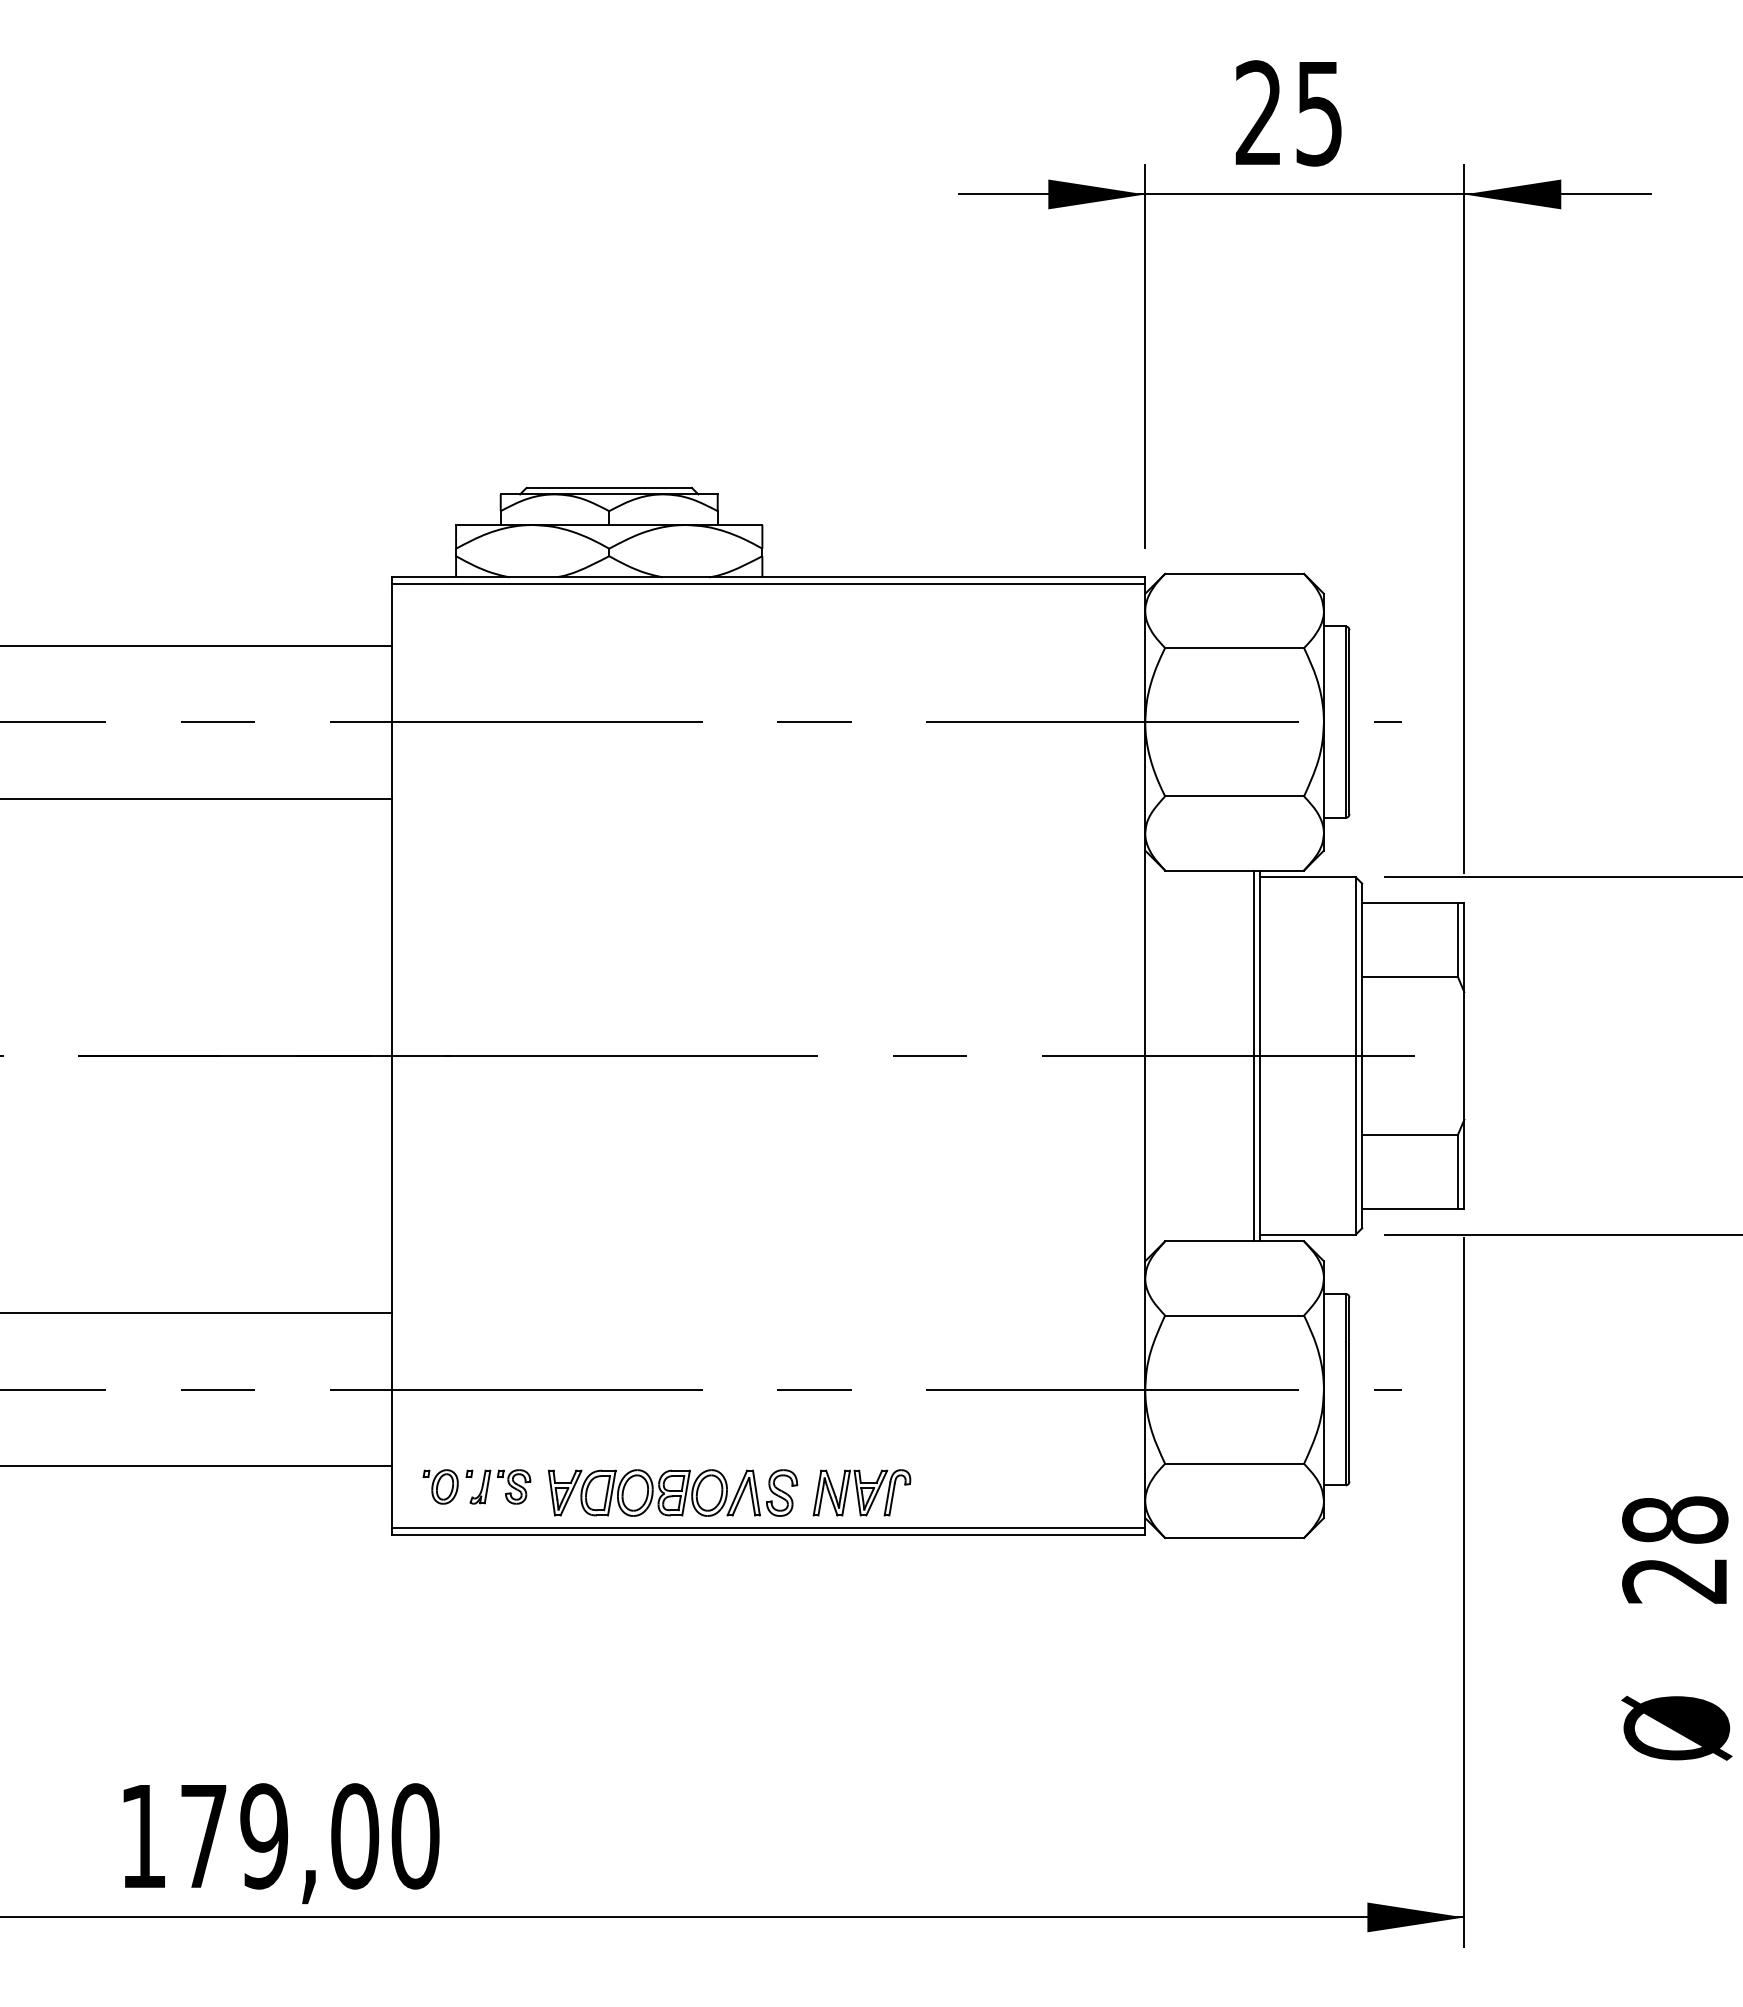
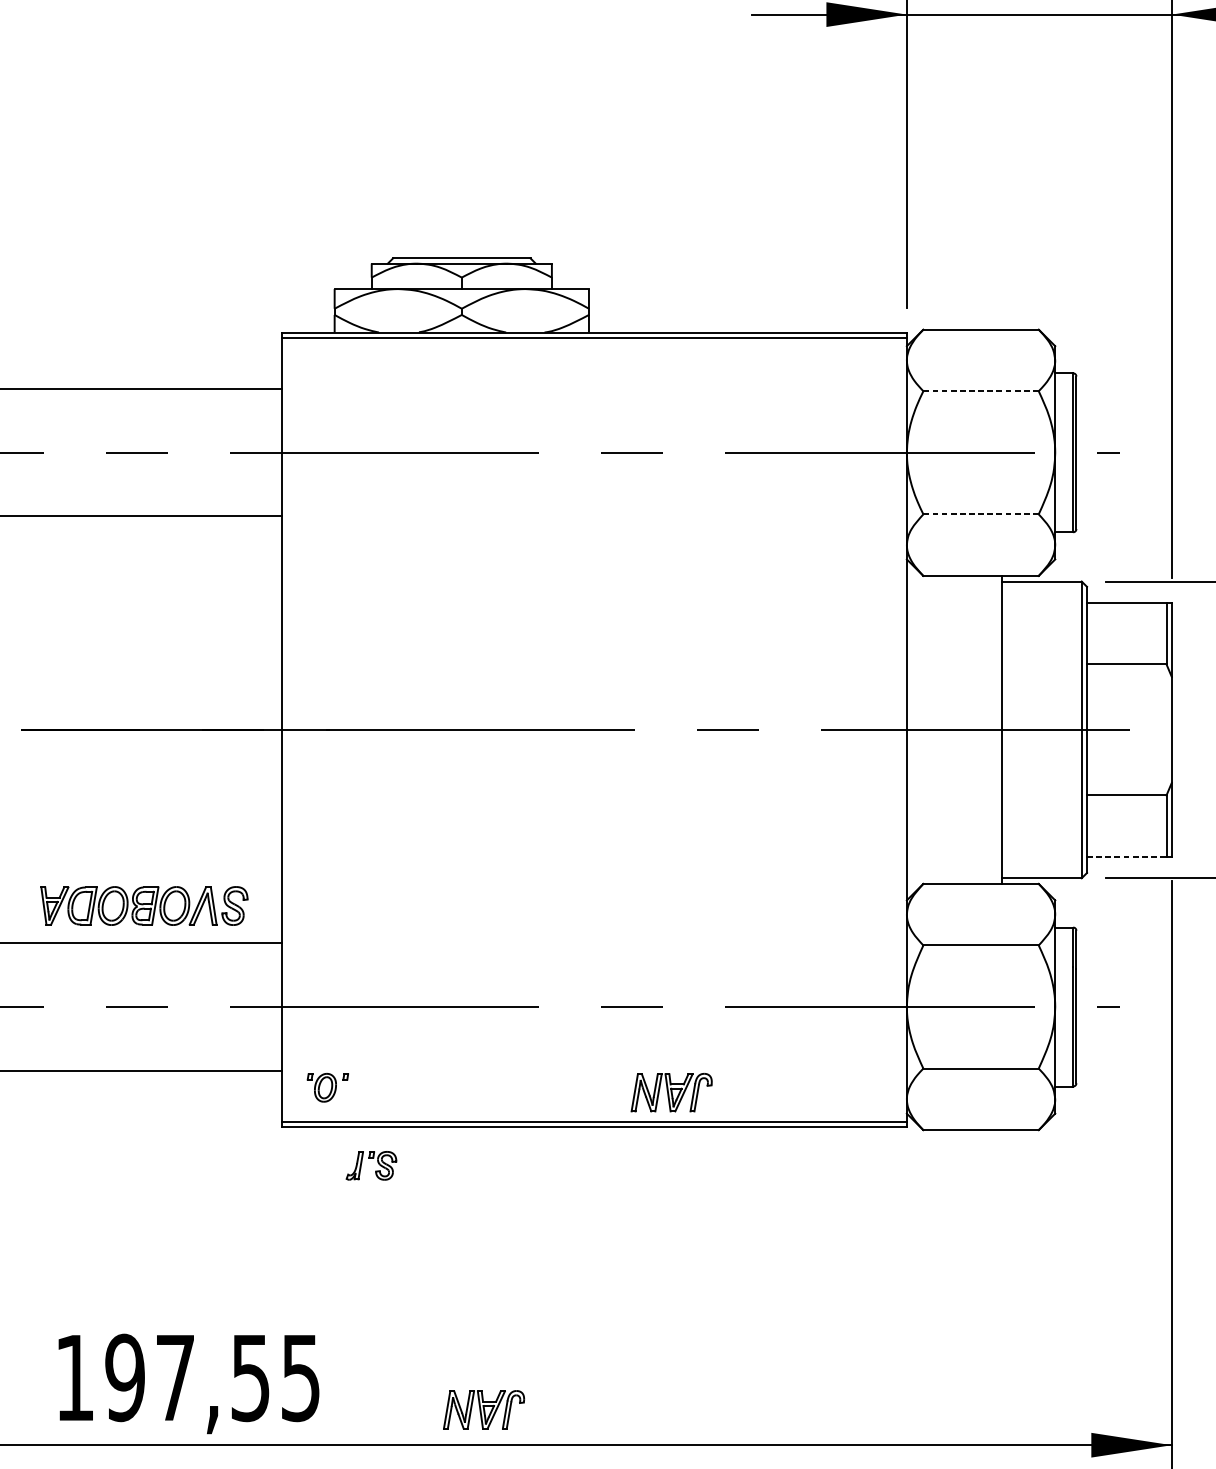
line: (1235, 648) -> (981, 391), solid -> dashed
line: (1235, 796) -> (981, 514), solid -> dashed
line: (1253, 1055) -> (996, 729), removed
line: (1410, 1209) -> (1127, 857), solid -> dashed
part: (507, 1482) -> (377, 1162), moved
part: (672, 1492) -> (144, 905), moved
text: (309, 1836) -> (212, 1378), 179,00 -> 197,55
part: (635, 1874) -> (483, 1409), added

